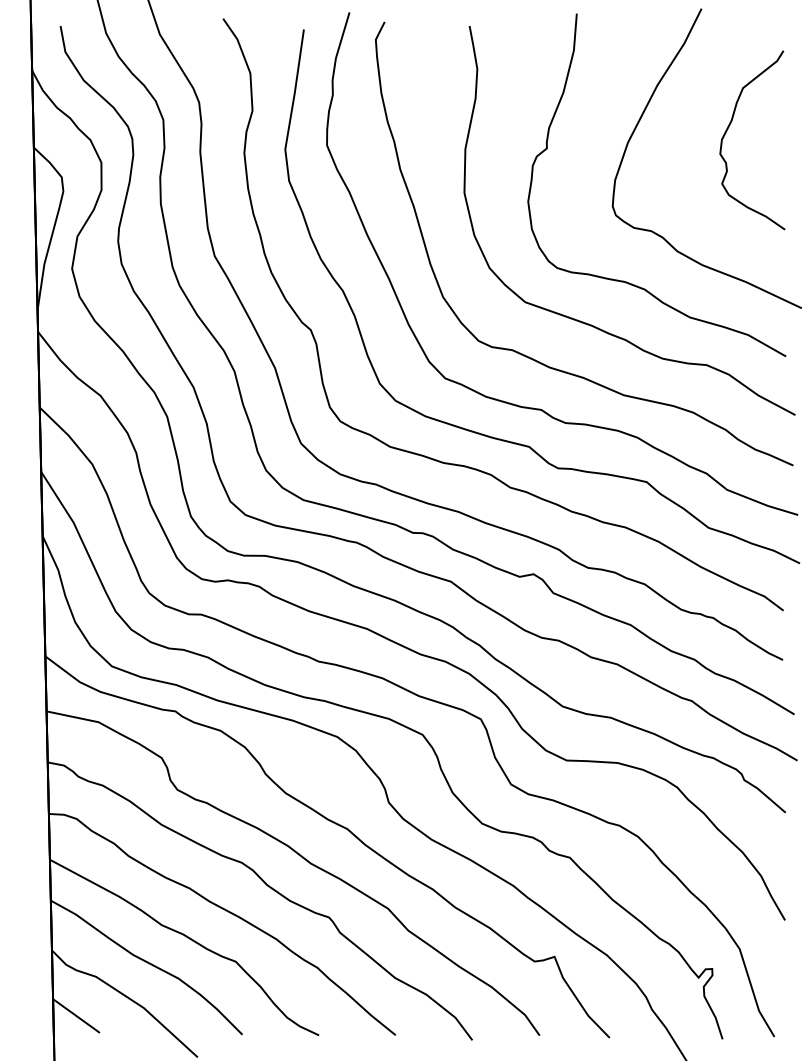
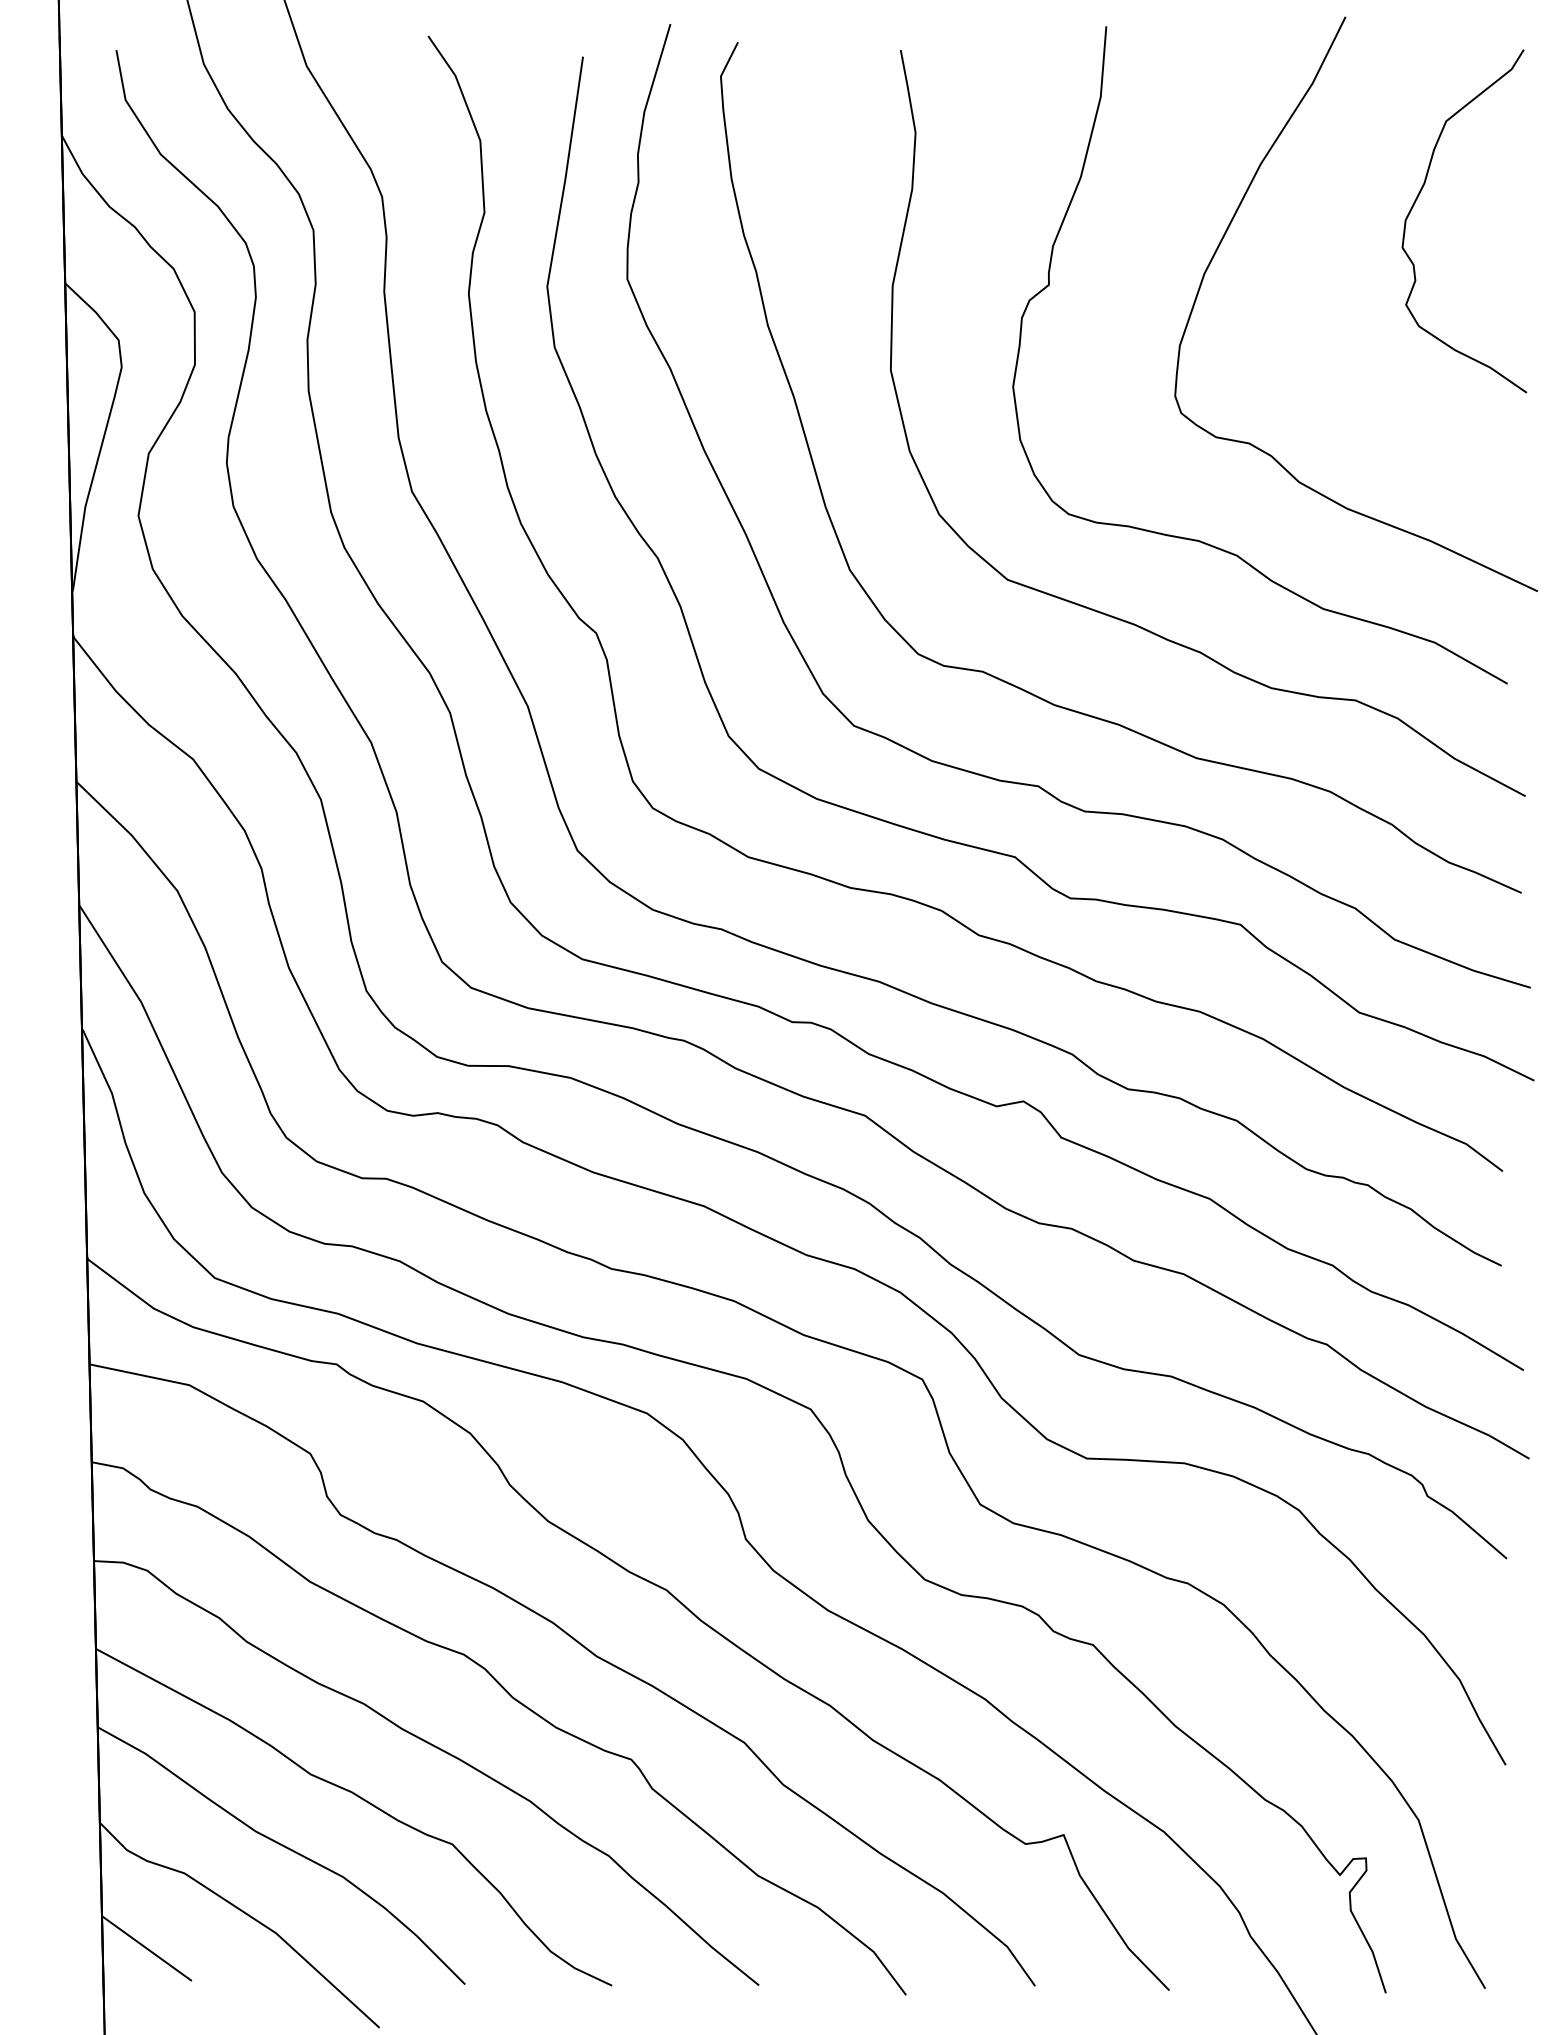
part: (728, 129) -> (1418, 200), moved

